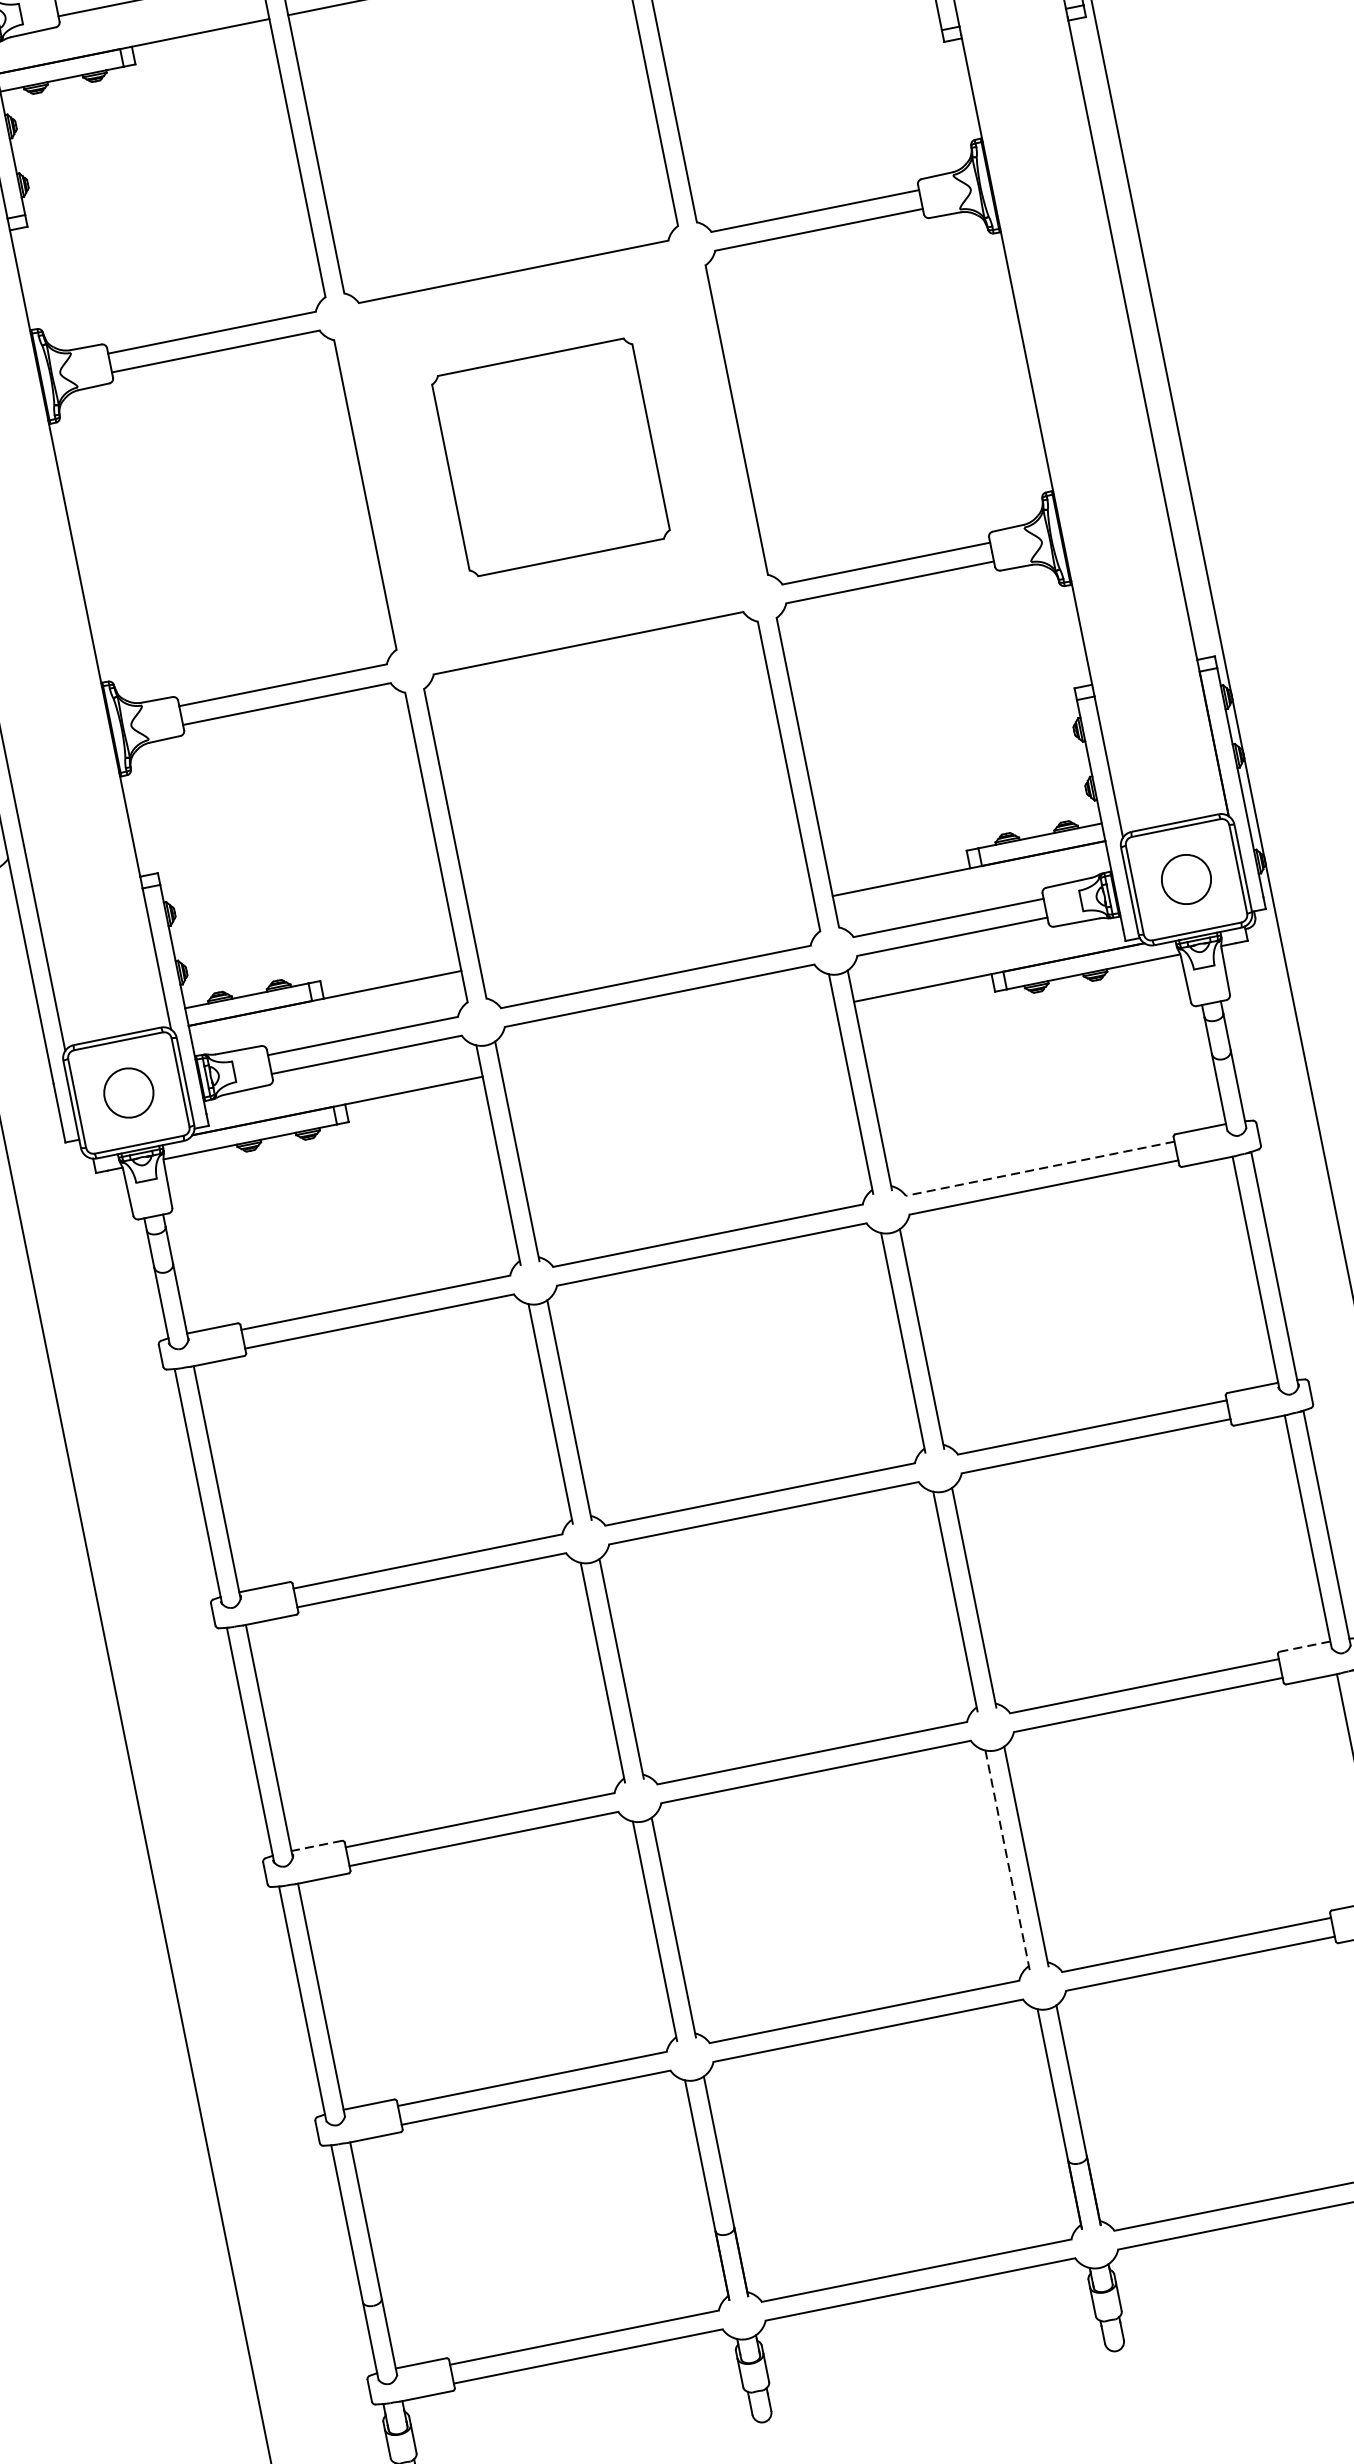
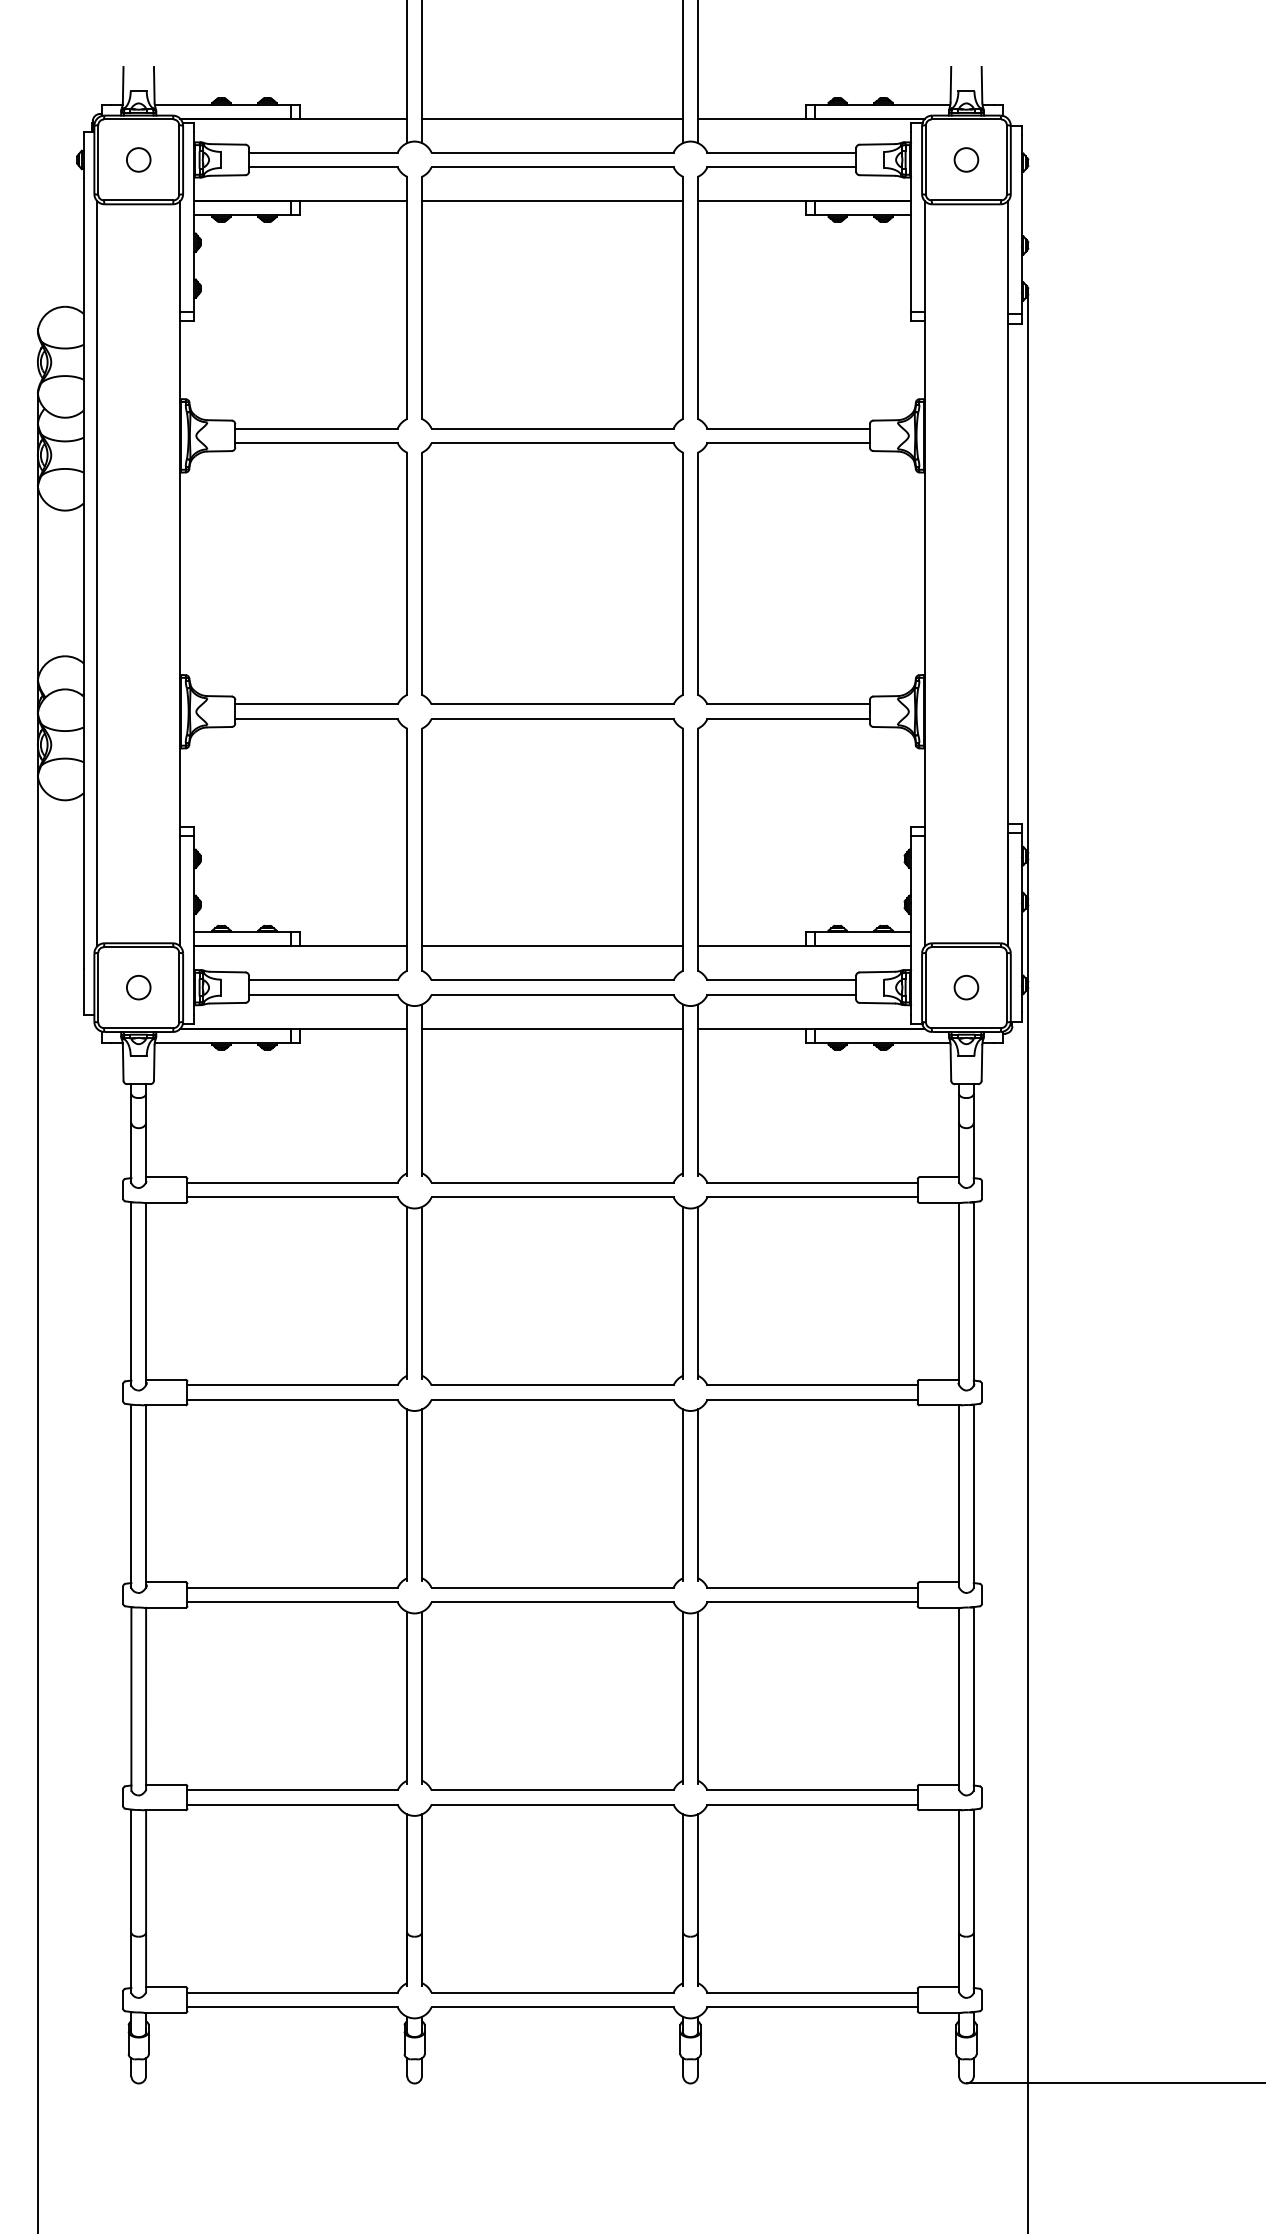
part: (550, 457) -> (552, 573), size x1.67
circle: (1186, 879) -> (966, 987), size x0.62
line: (646, 933) -> (552, 946), added
line: (668, 1039) -> (552, 1029), added
circle: (128, 1092) -> (138, 987), size x0.62
line: (1040, 1168) -> (812, 1182), dashed -> solid
line: (1305, 1646) -> (939, 1582), dashed -> solid
line: (316, 1846) -> (165, 1582), dashed -> solid
line: (1007, 1859) -> (683, 1697), dashed -> solid

